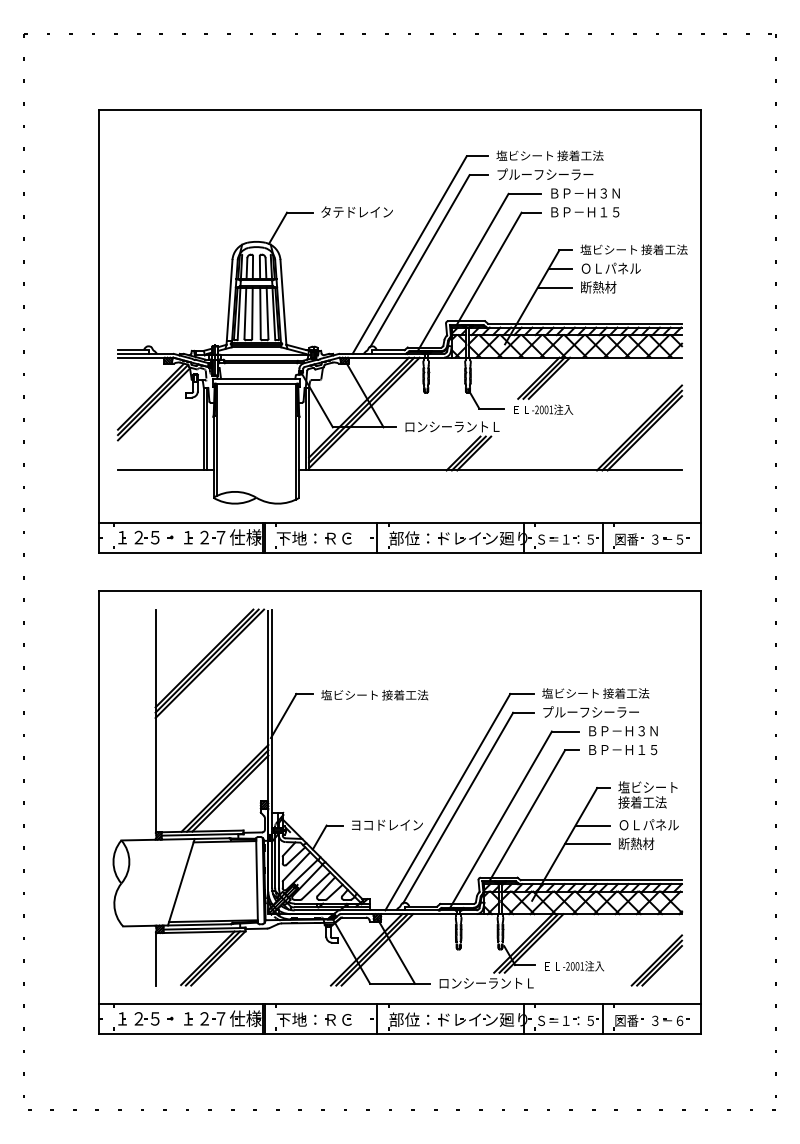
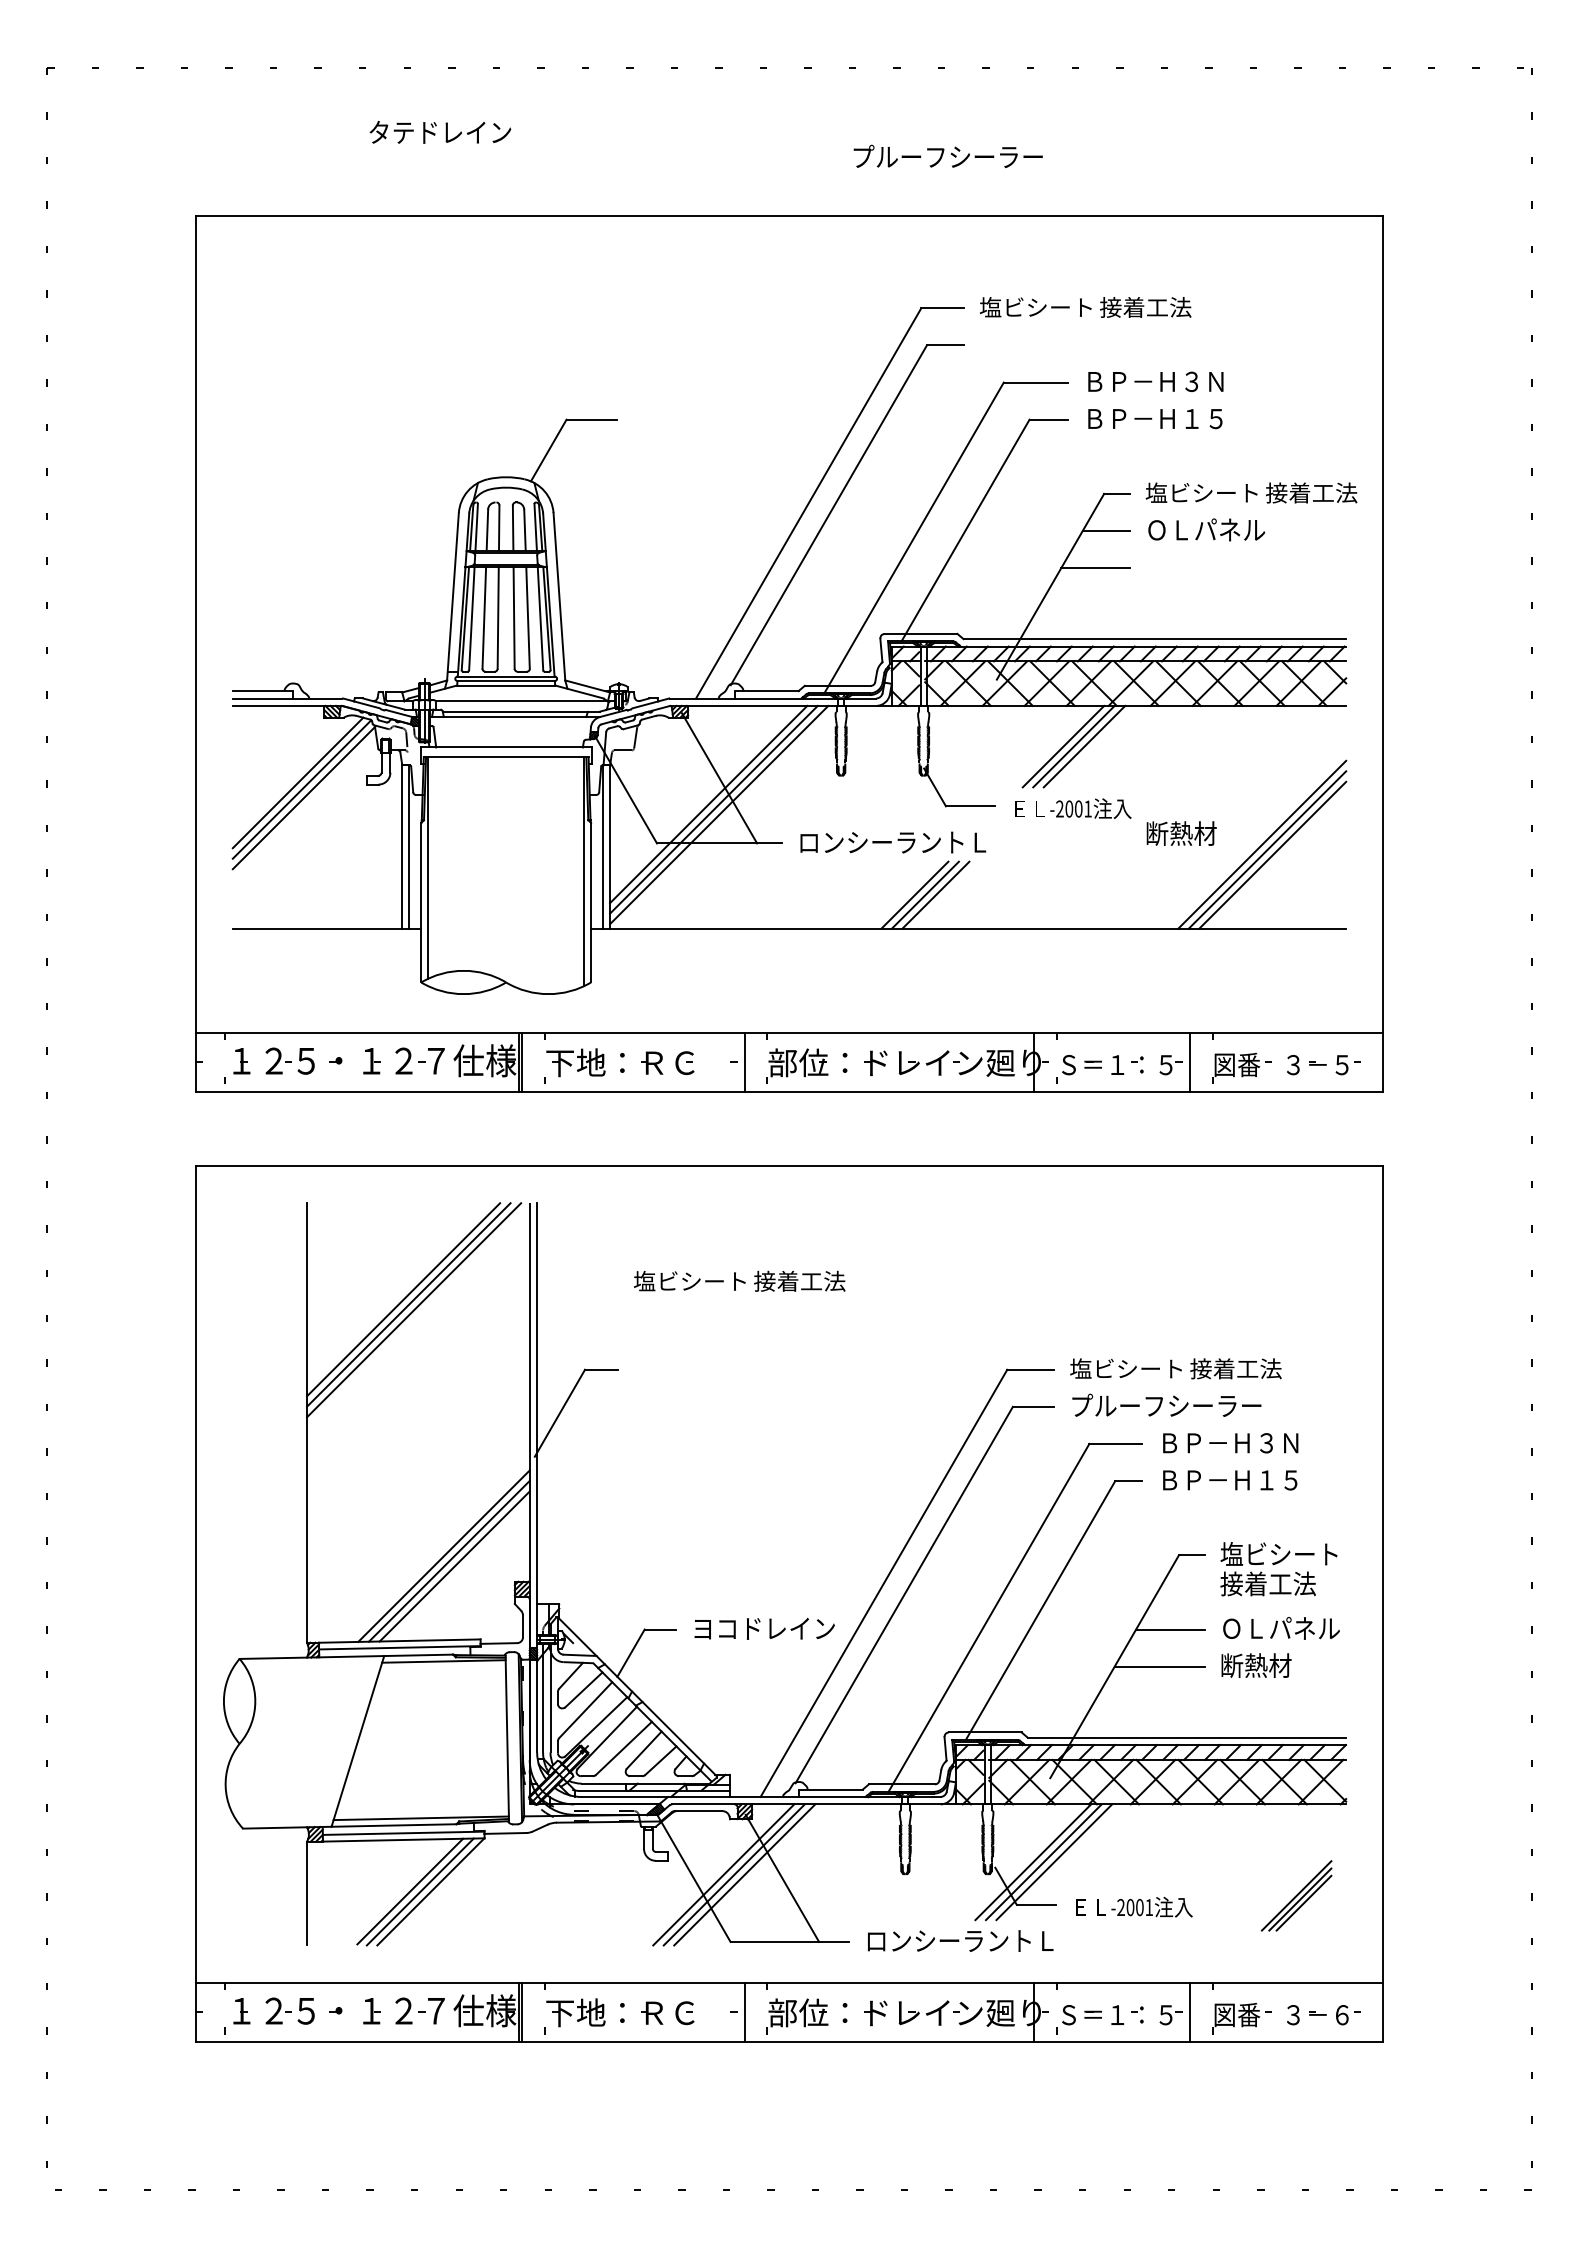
text: (545, 174) -> (948, 156), moved
text: (356, 211) -> (439, 131), moved
text: (598, 287) -> (1181, 833), moved
text: (374, 694) -> (739, 1280), moved
part: (656, 960) -> (1295, 1895), size x0.7

